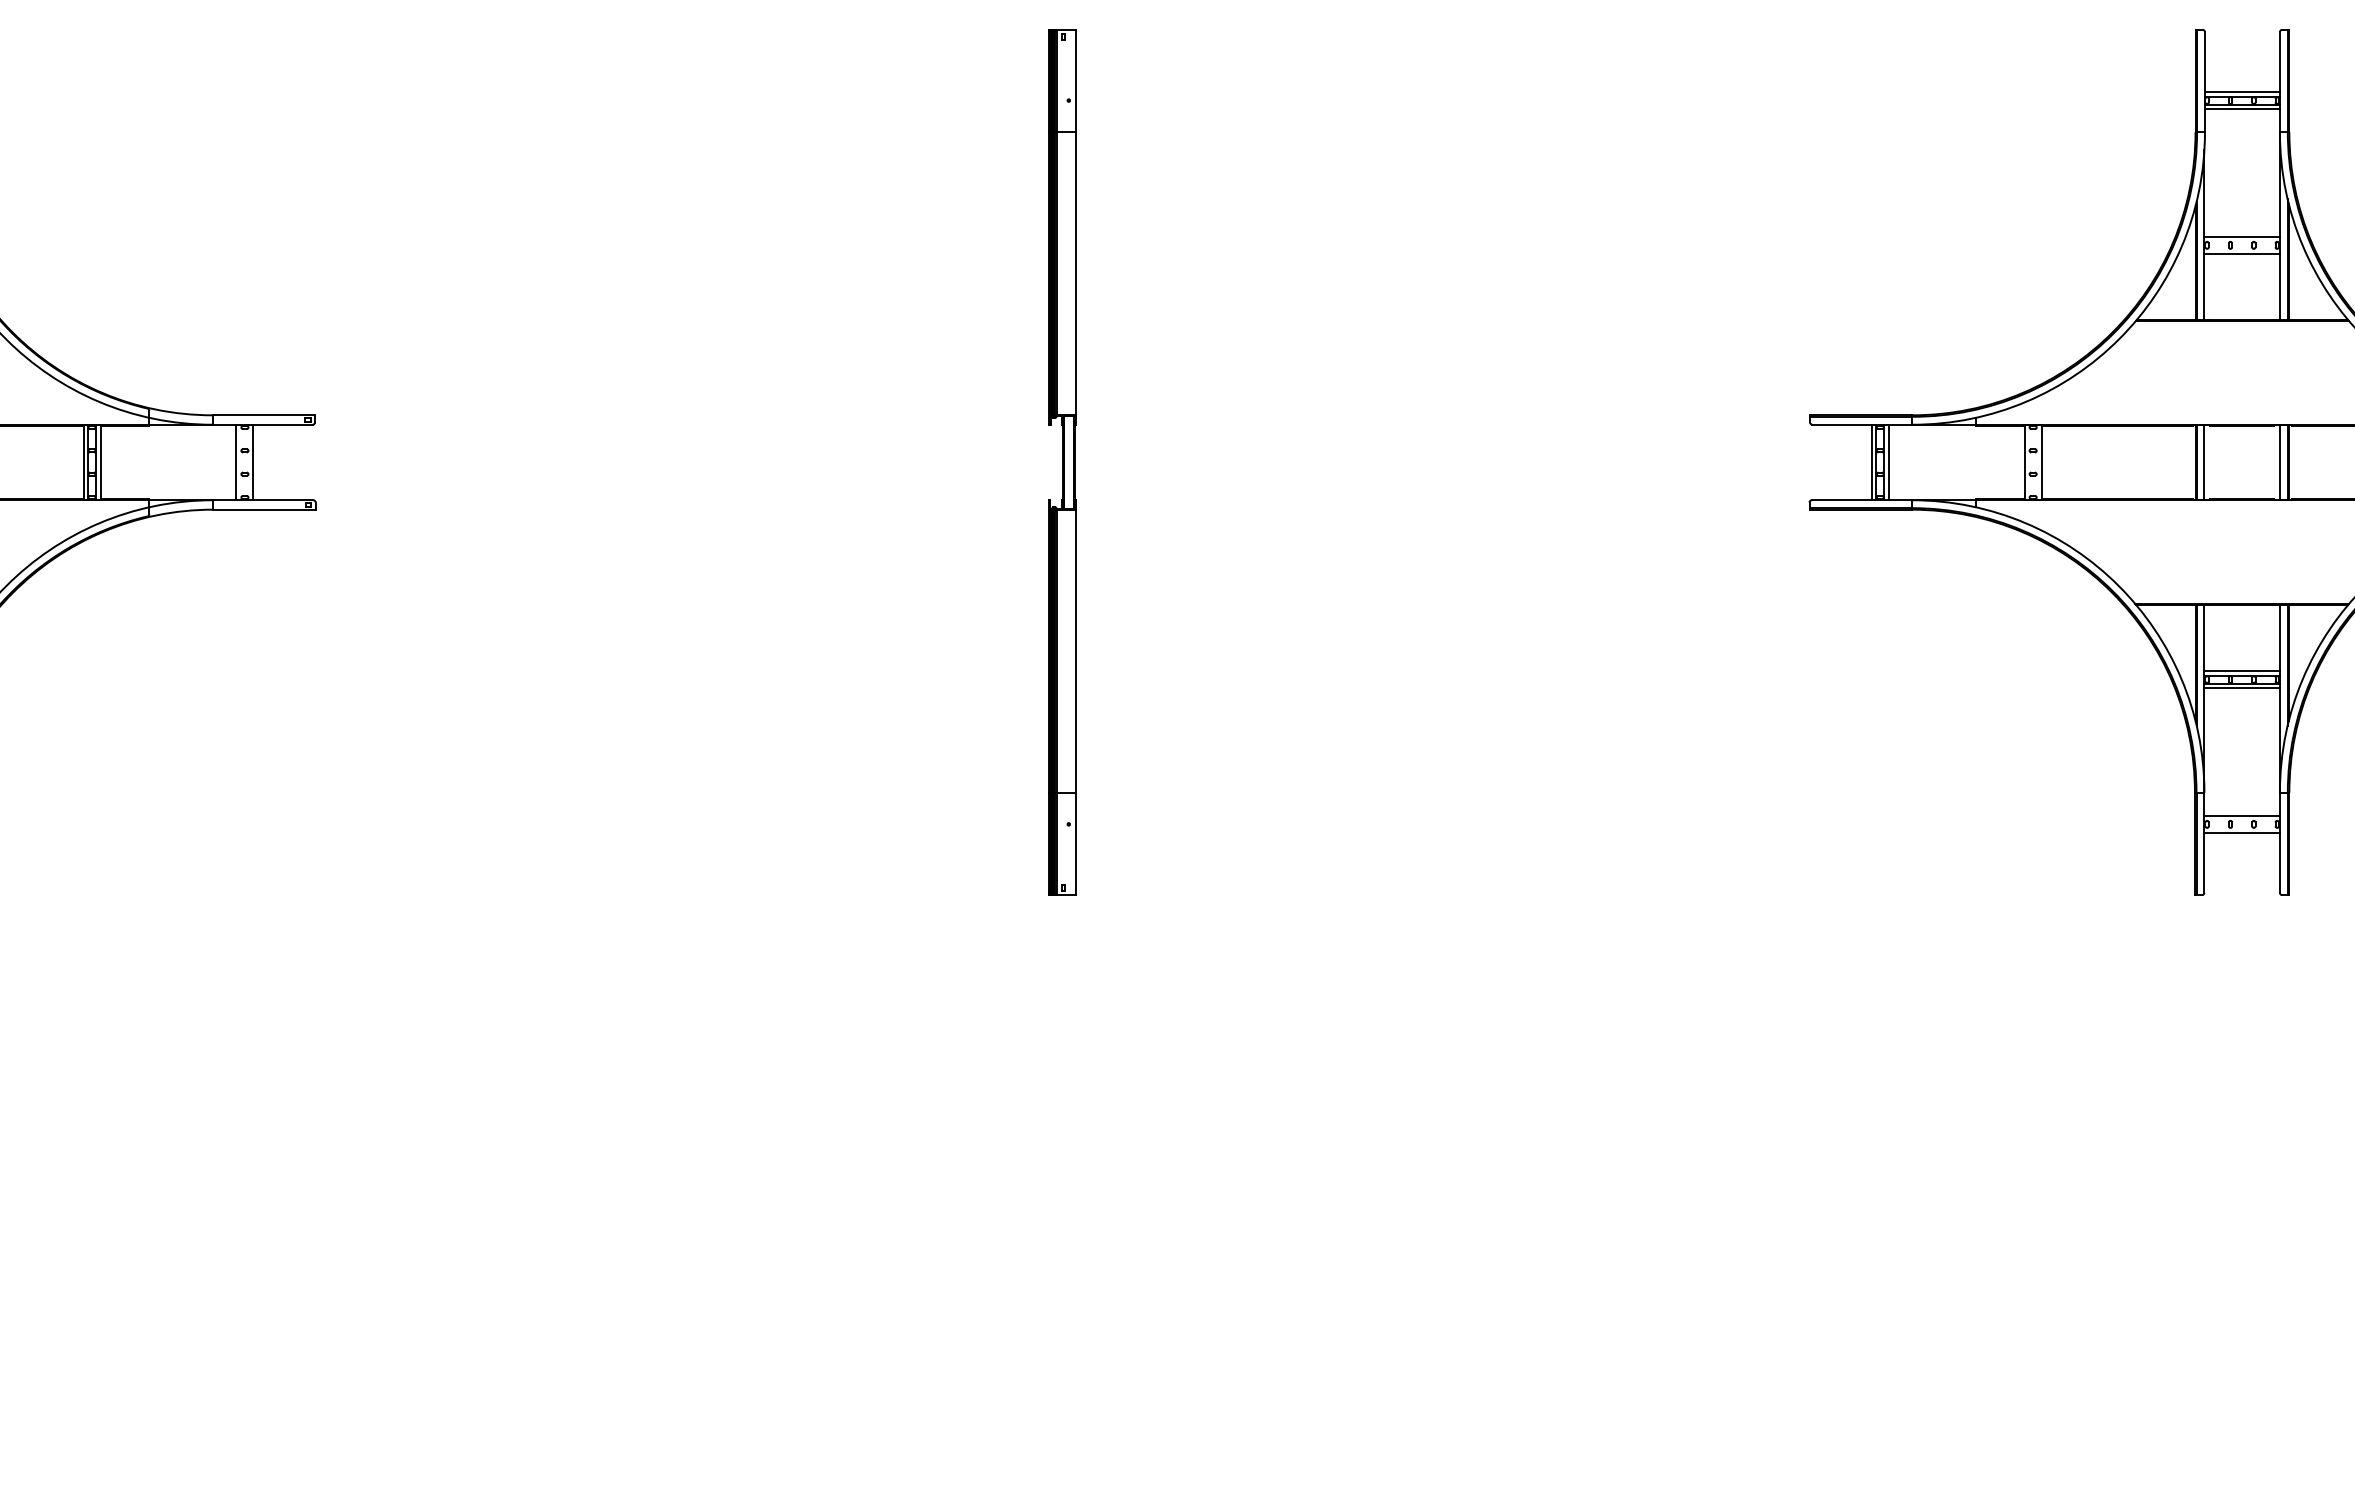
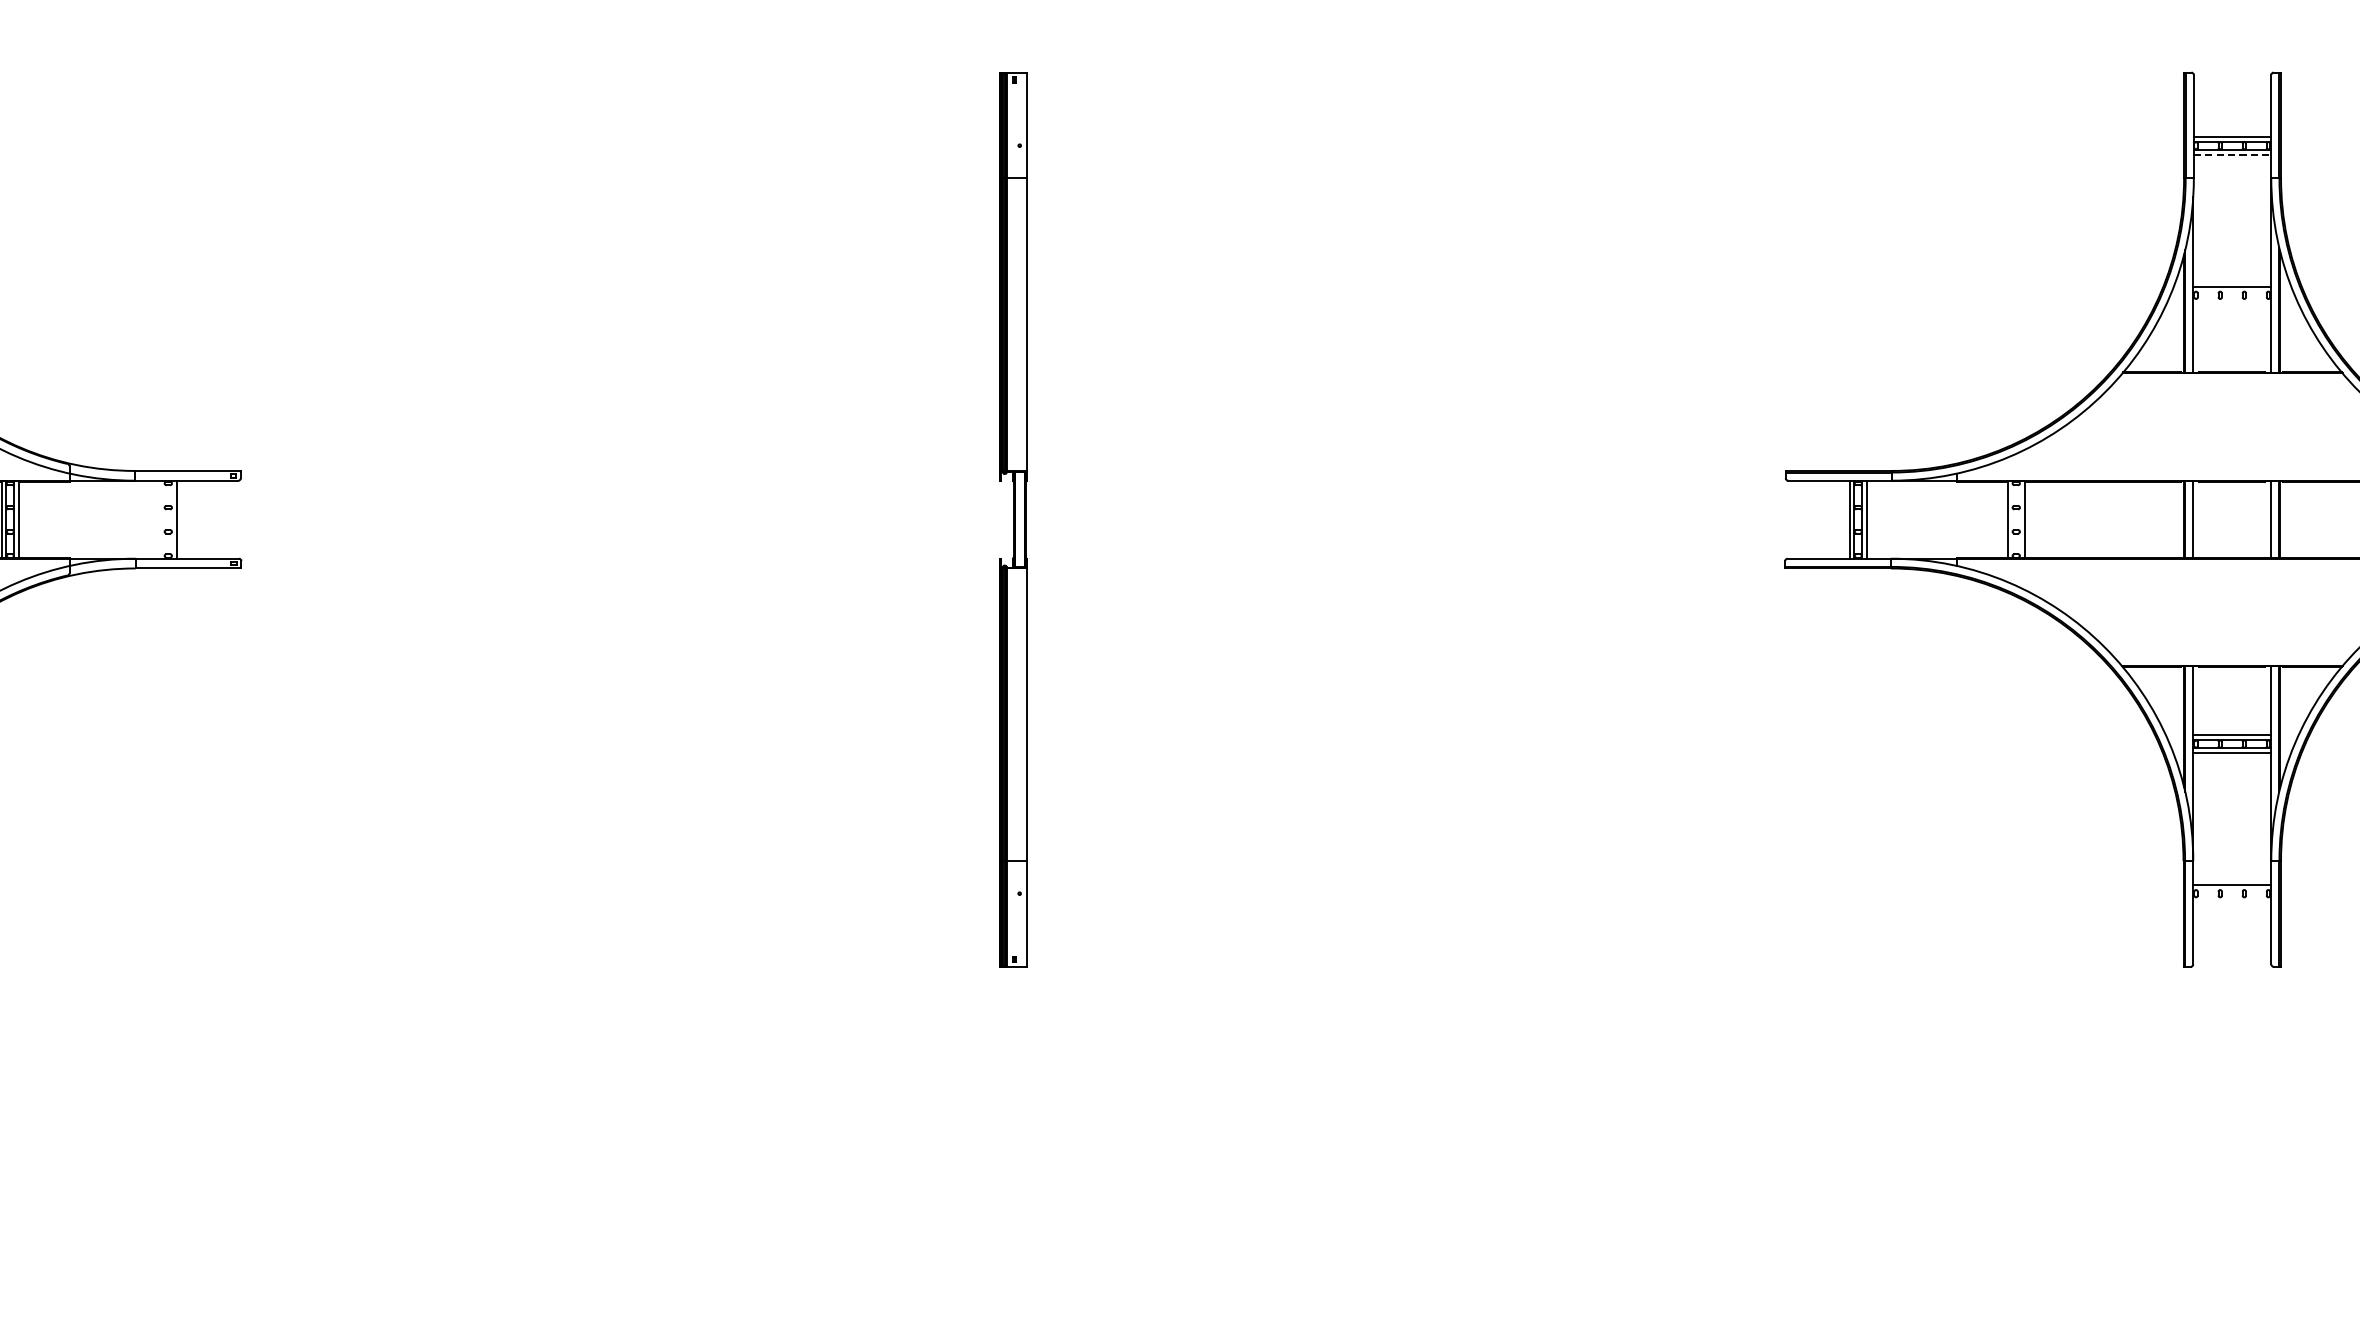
line: (2242, 109) -> (2232, 154), solid -> dashed
line: (2241, 253) -> (2231, 303), removed
line: (236, 462) -> (159, 519), removed
line: (2241, 832) -> (2231, 902), removed

